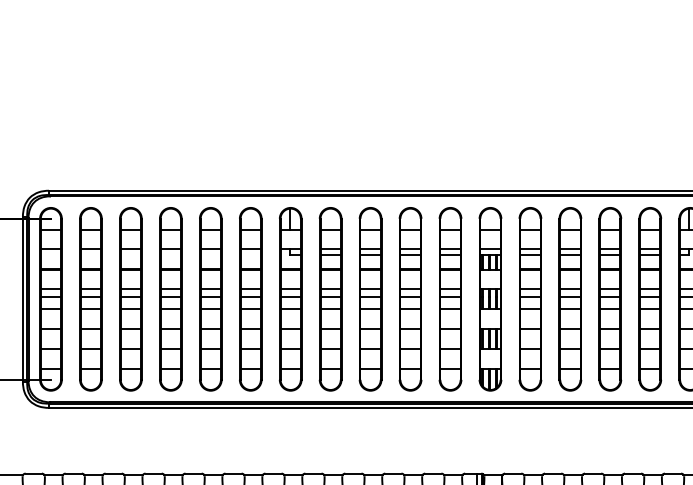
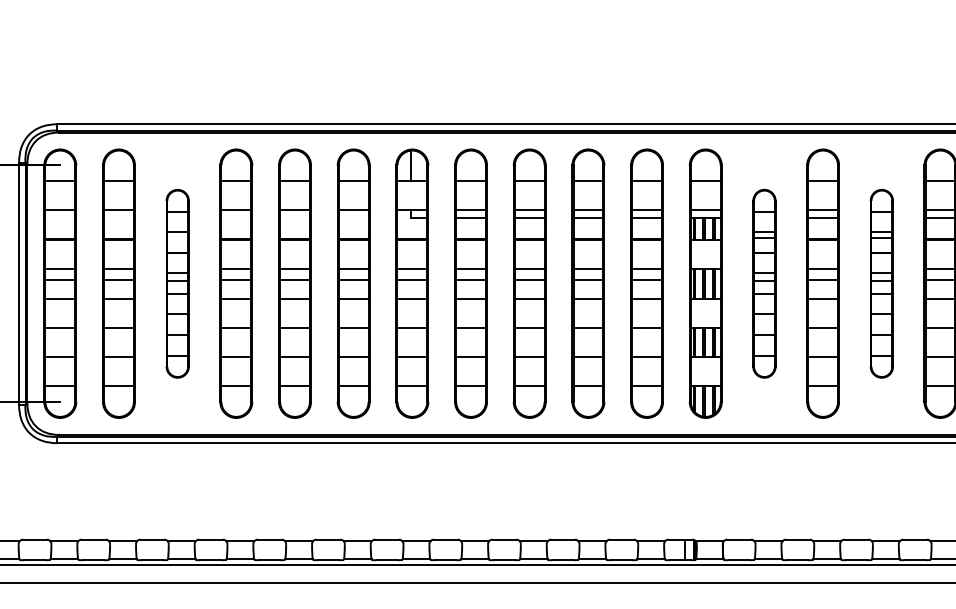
part: (130, 299) -> (177, 283), size x0.7
part: (530, 299) -> (764, 283), size x0.7
part: (610, 299) -> (882, 283), size x0.7

